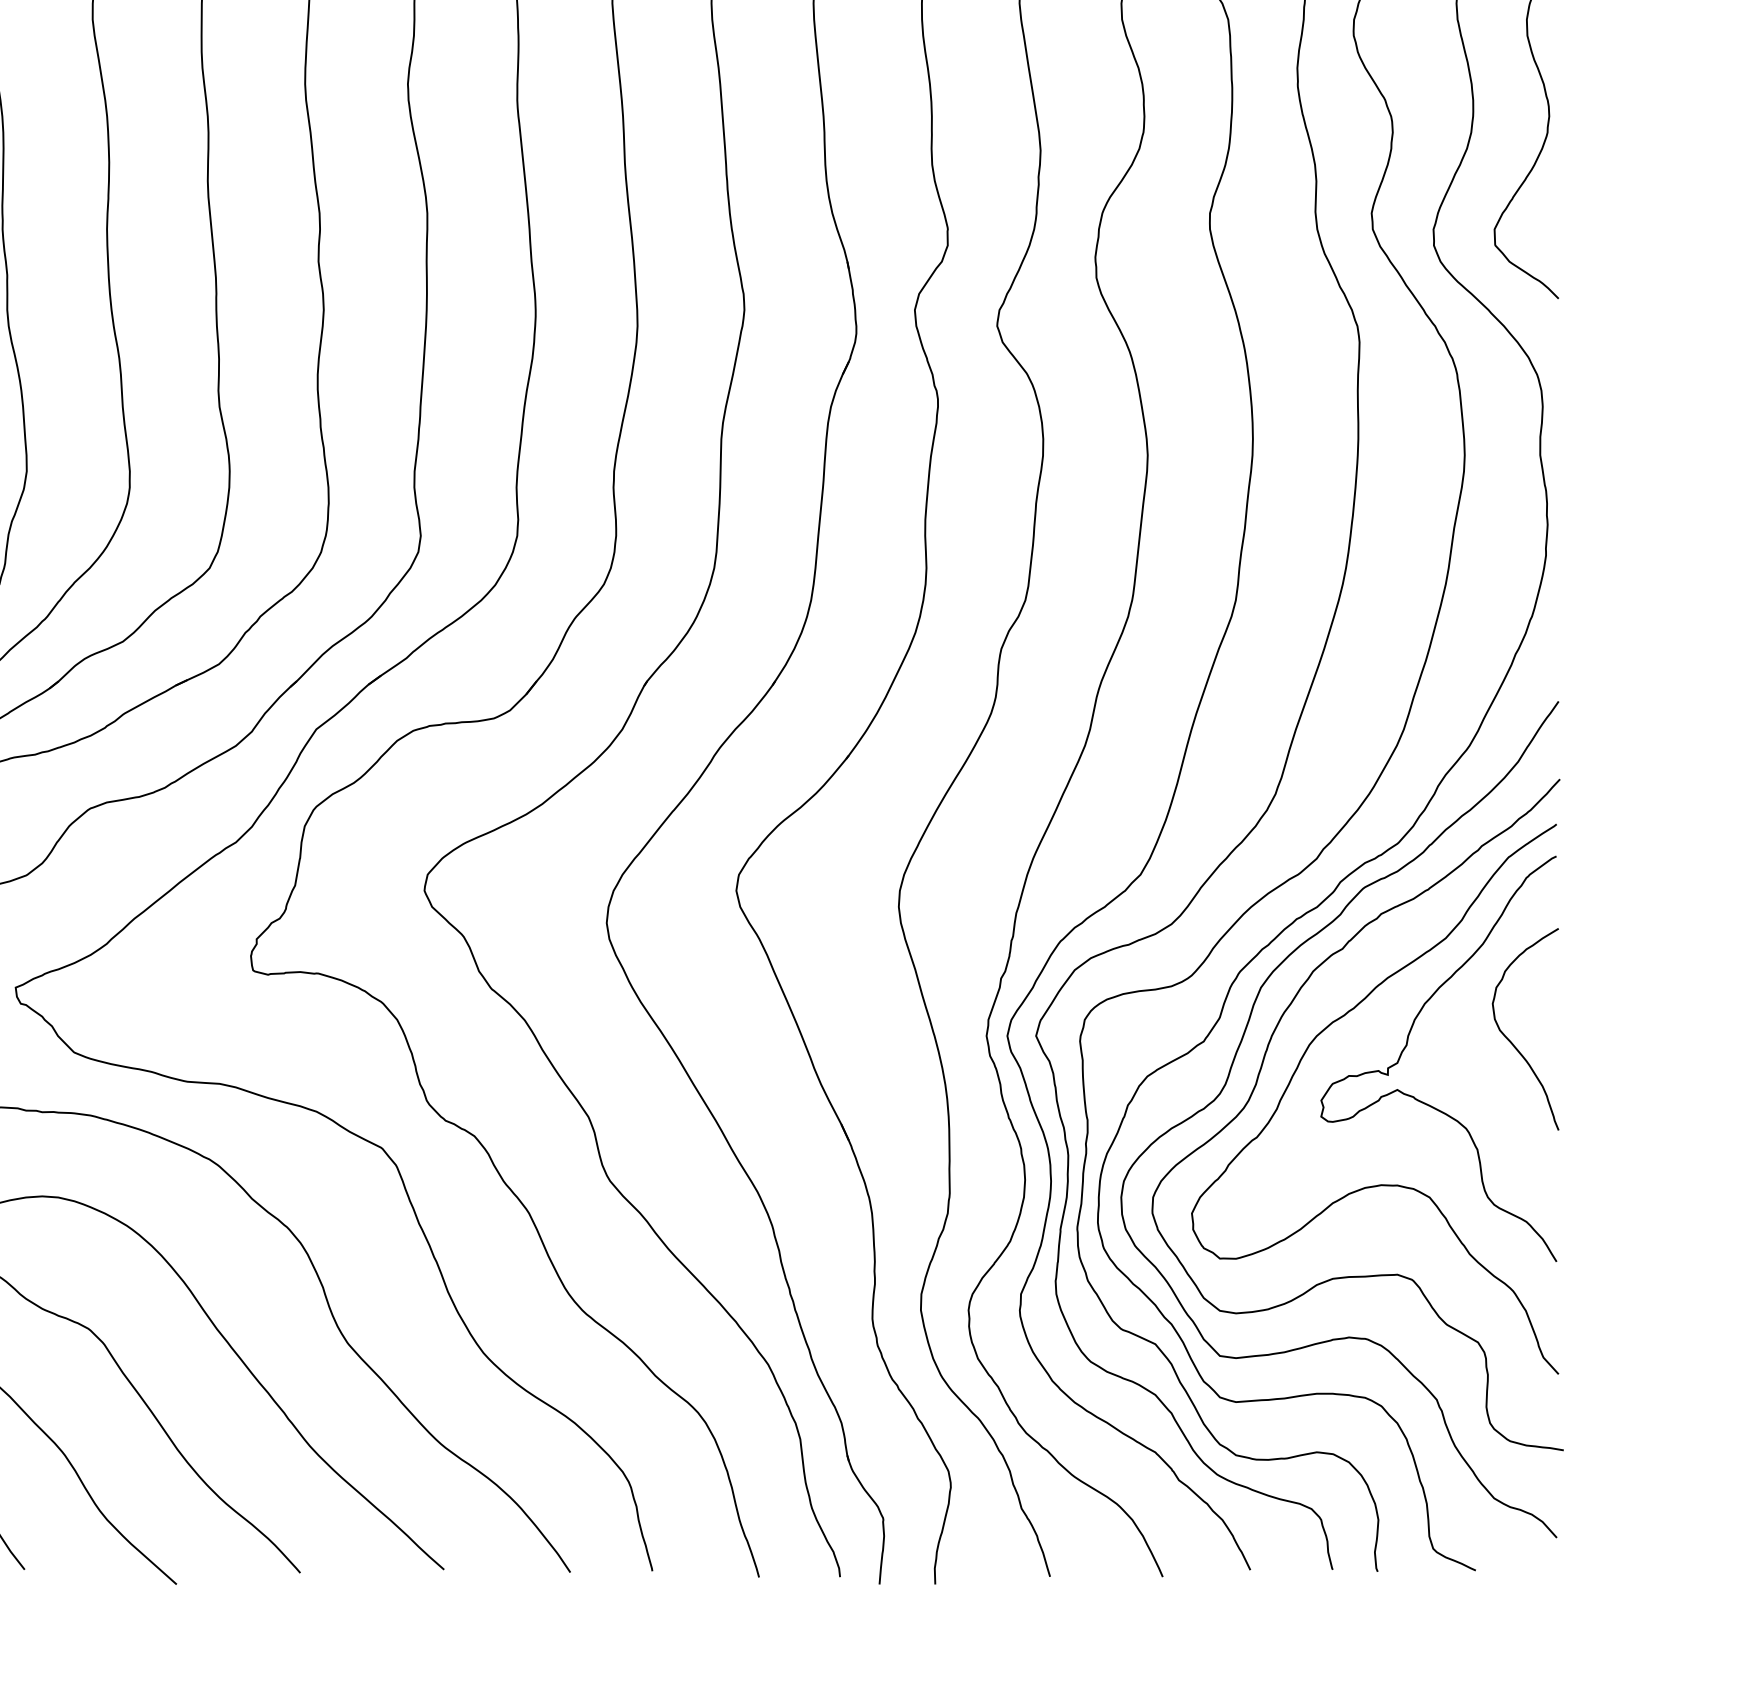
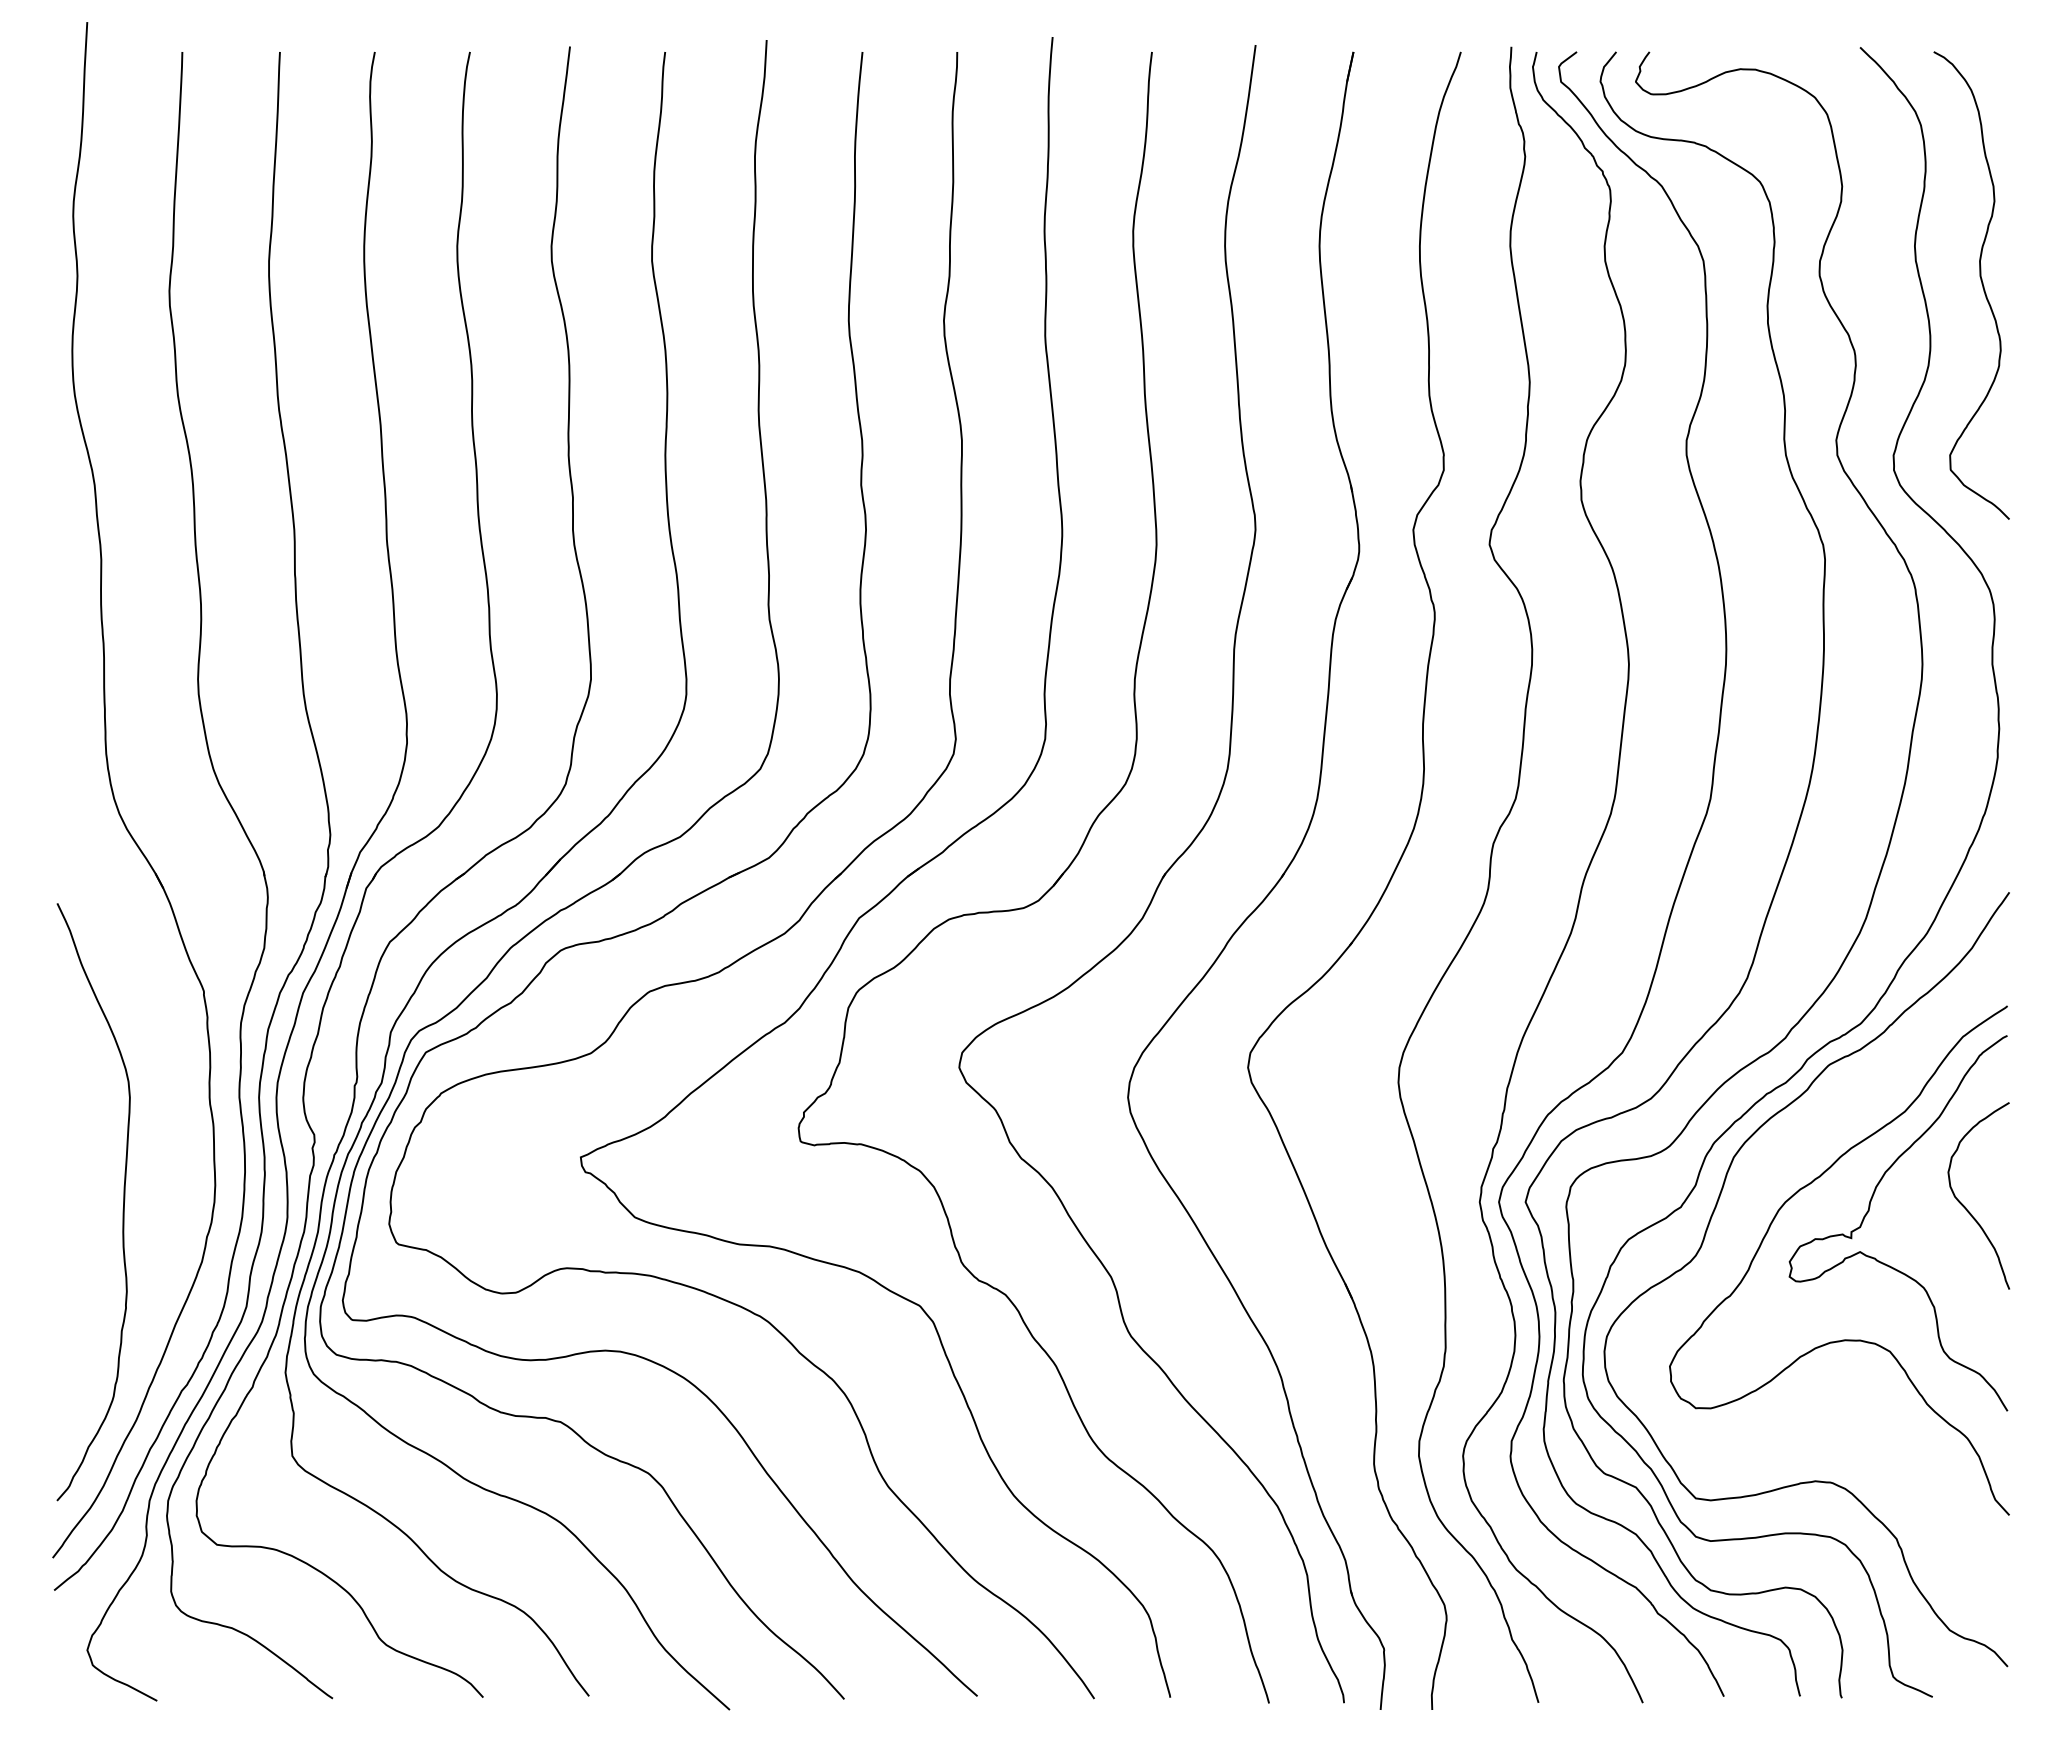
curve: (1258, 1080) -> (1731, 1243), removed

